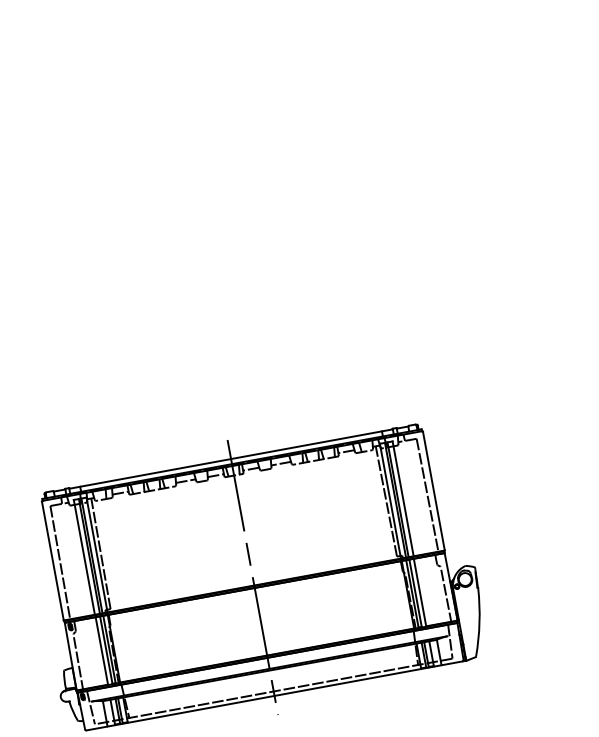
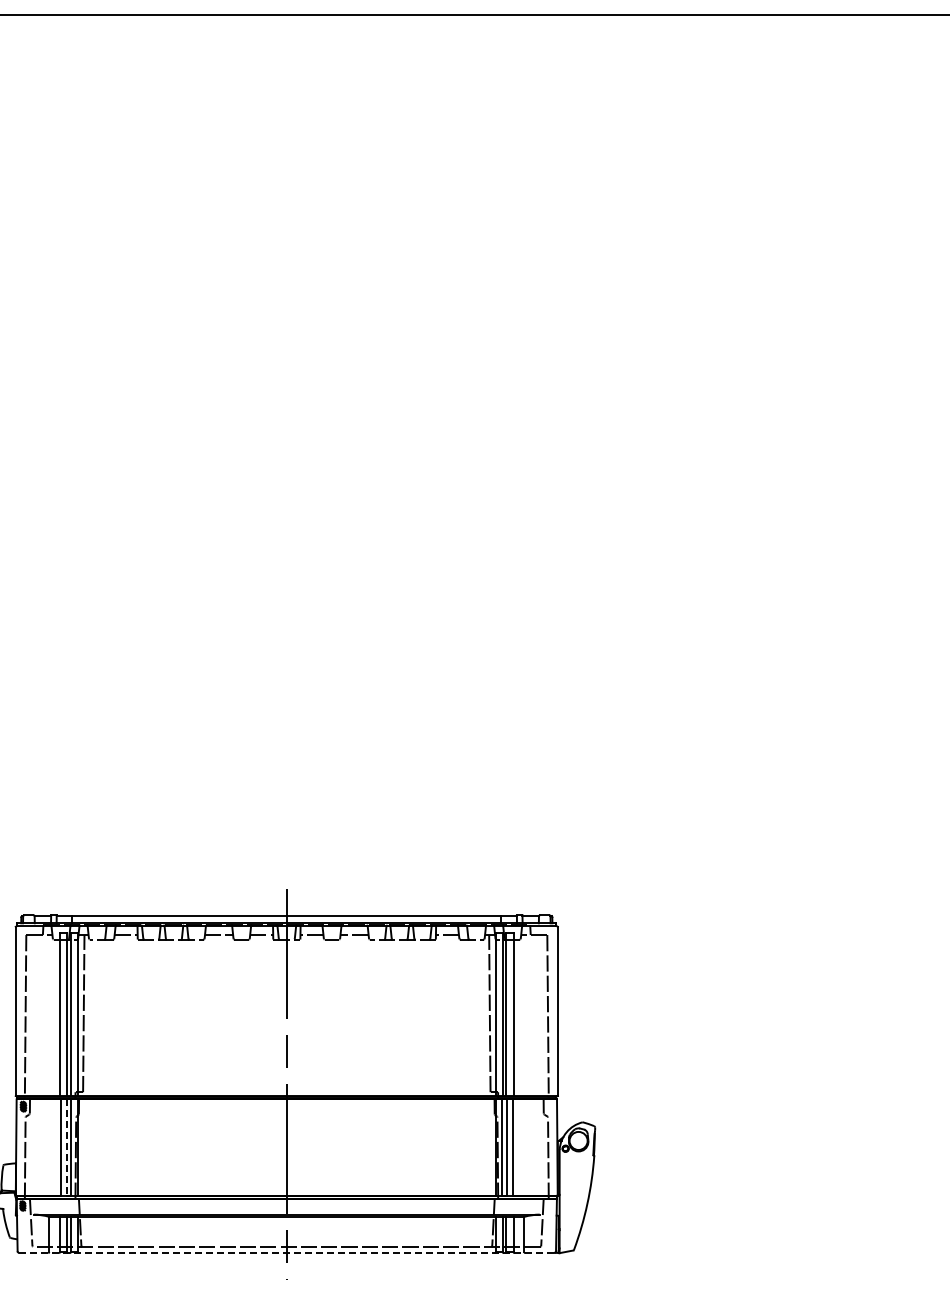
line: (106, 650) -> (66, 1148), solid -> dashed
line: (274, 696) -> (286, 1253), solid -> dashed

